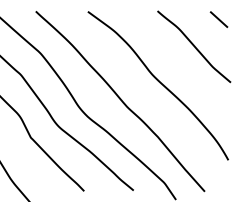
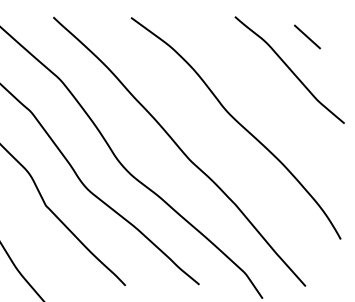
line: (218, 19) -> (306, 36), moved

